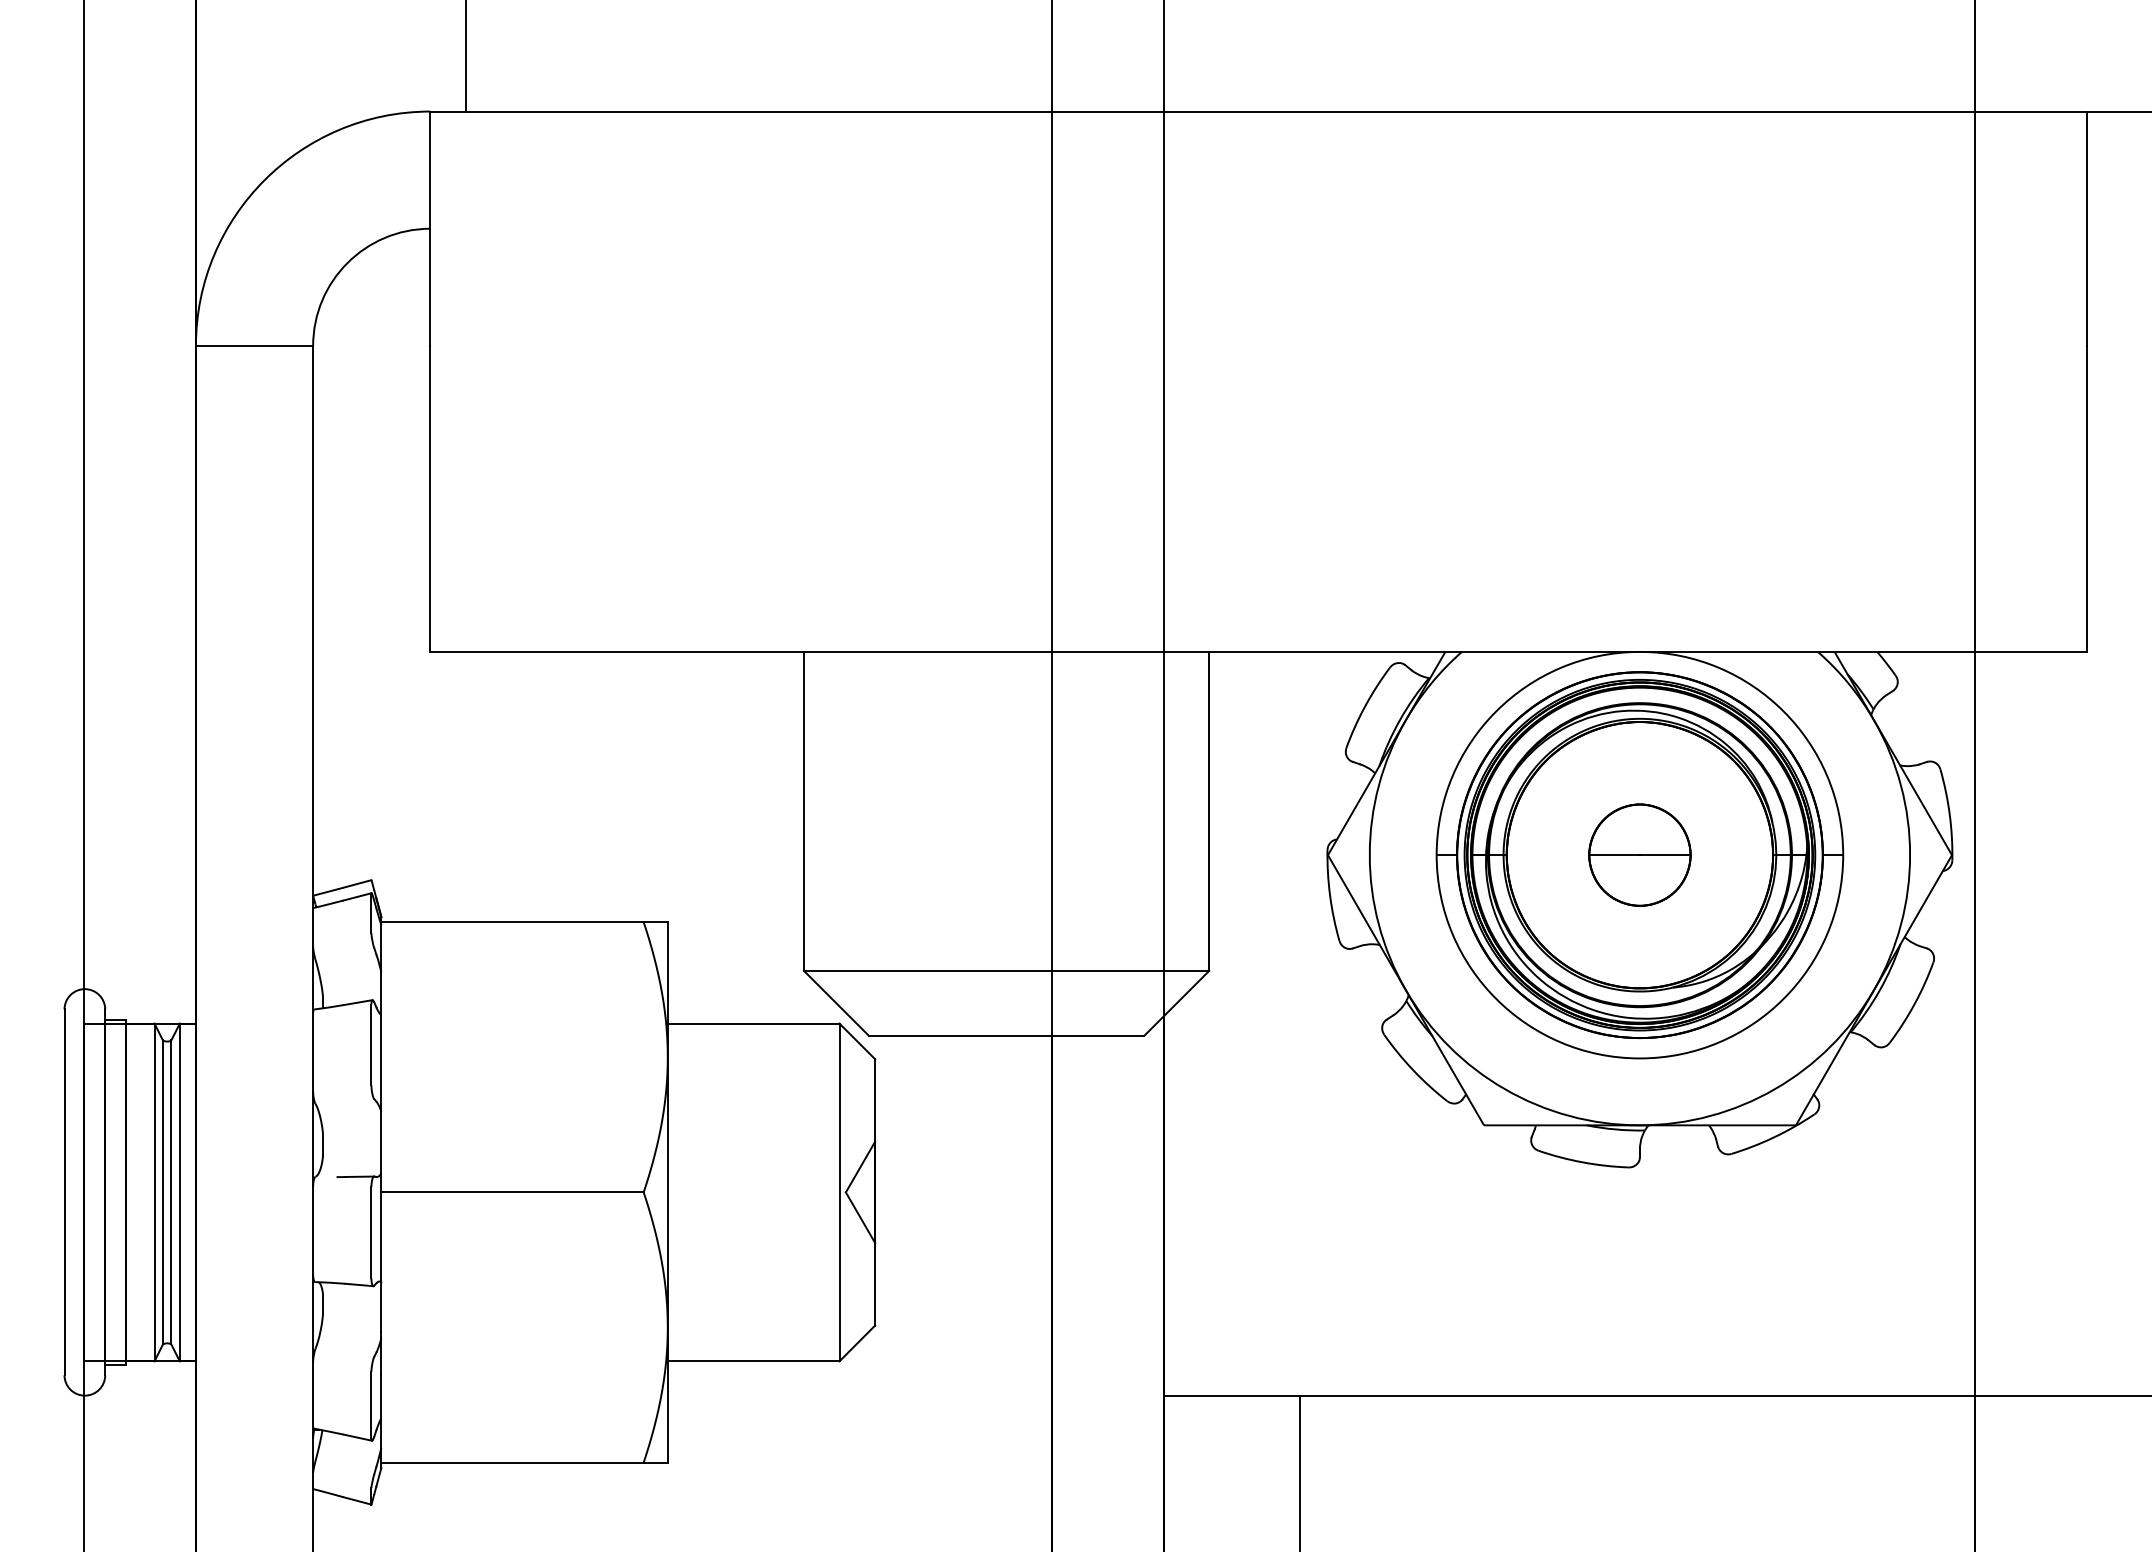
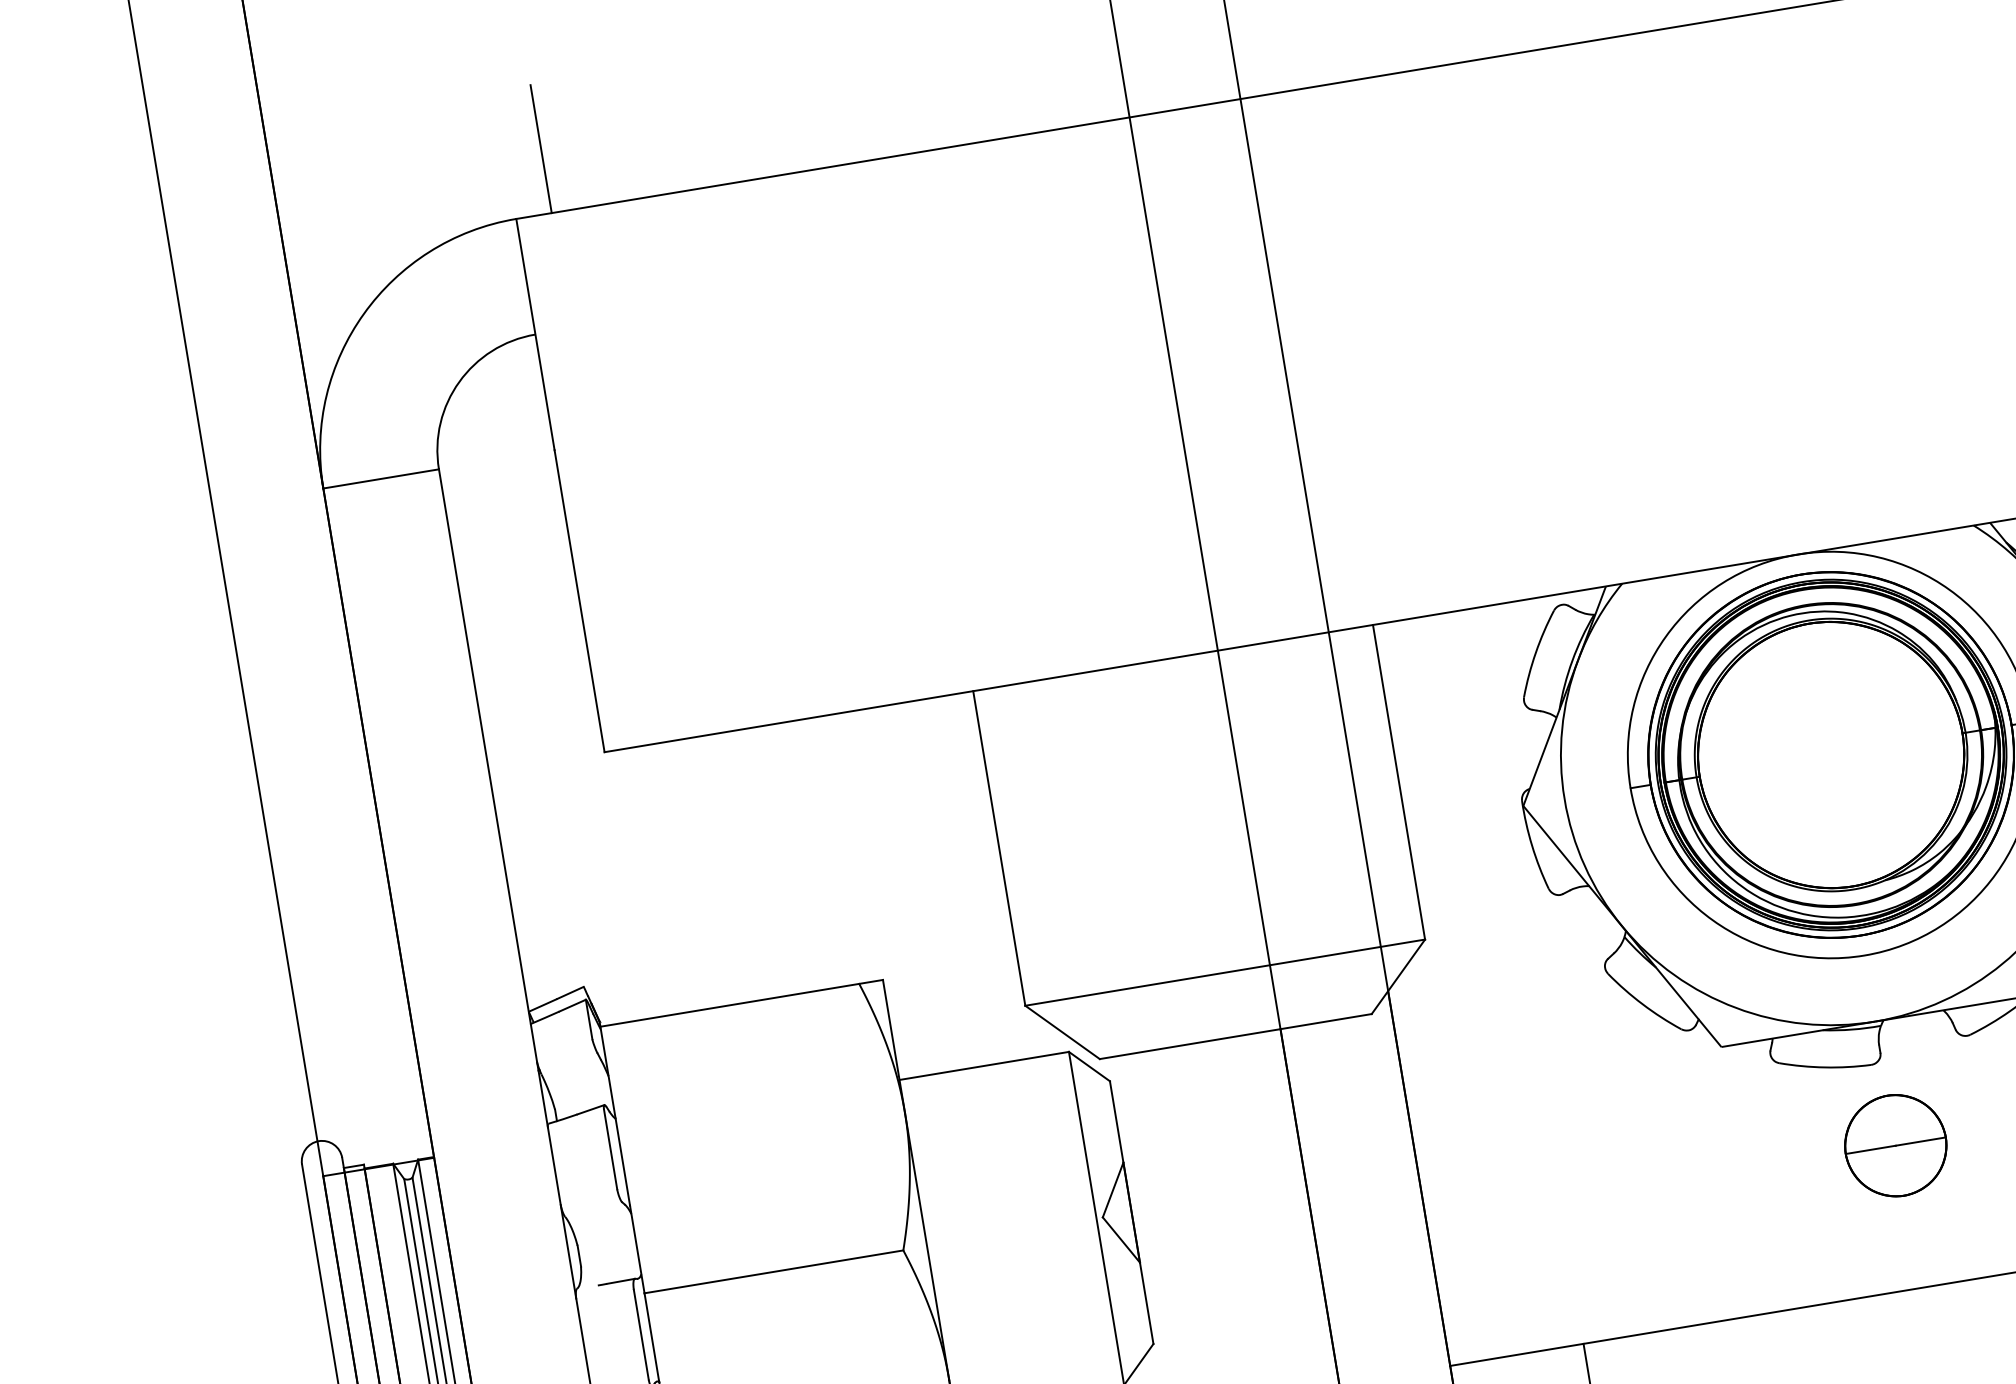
part: (1639, 854) -> (1895, 1145), moved

